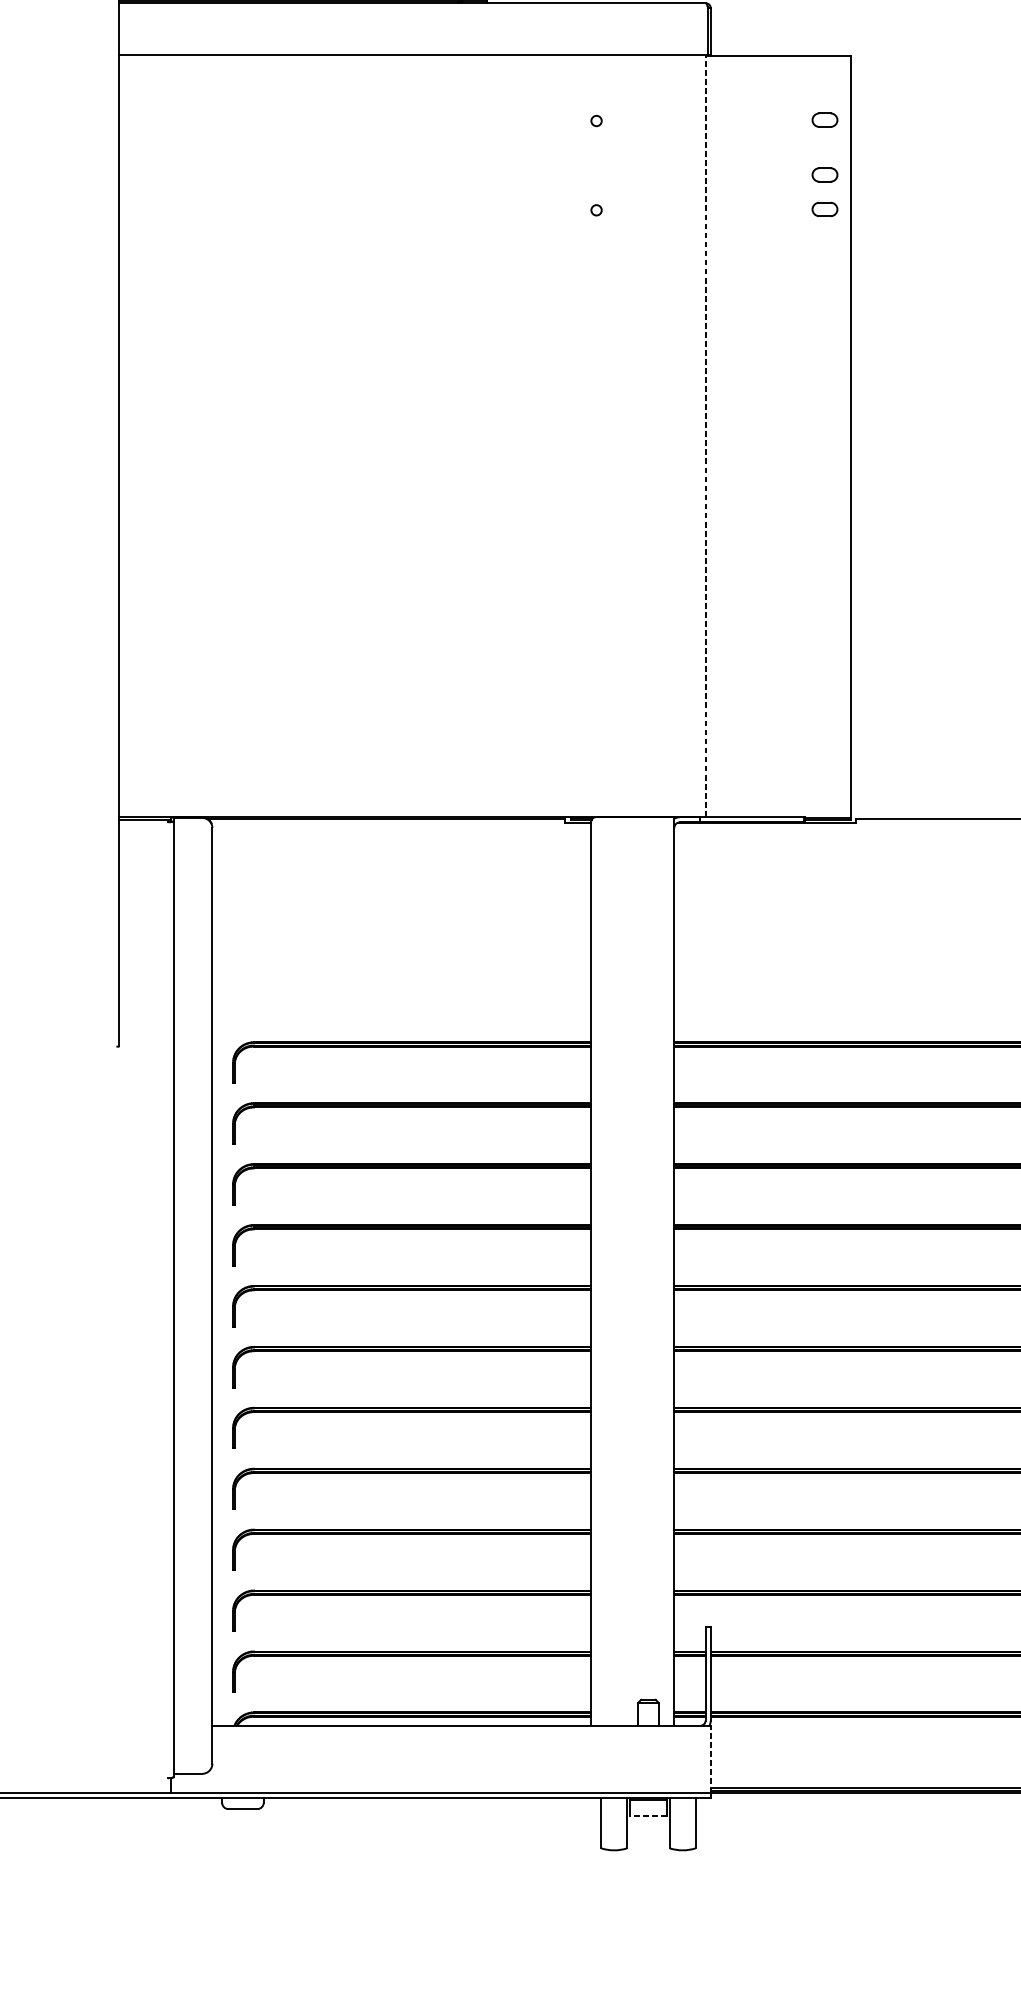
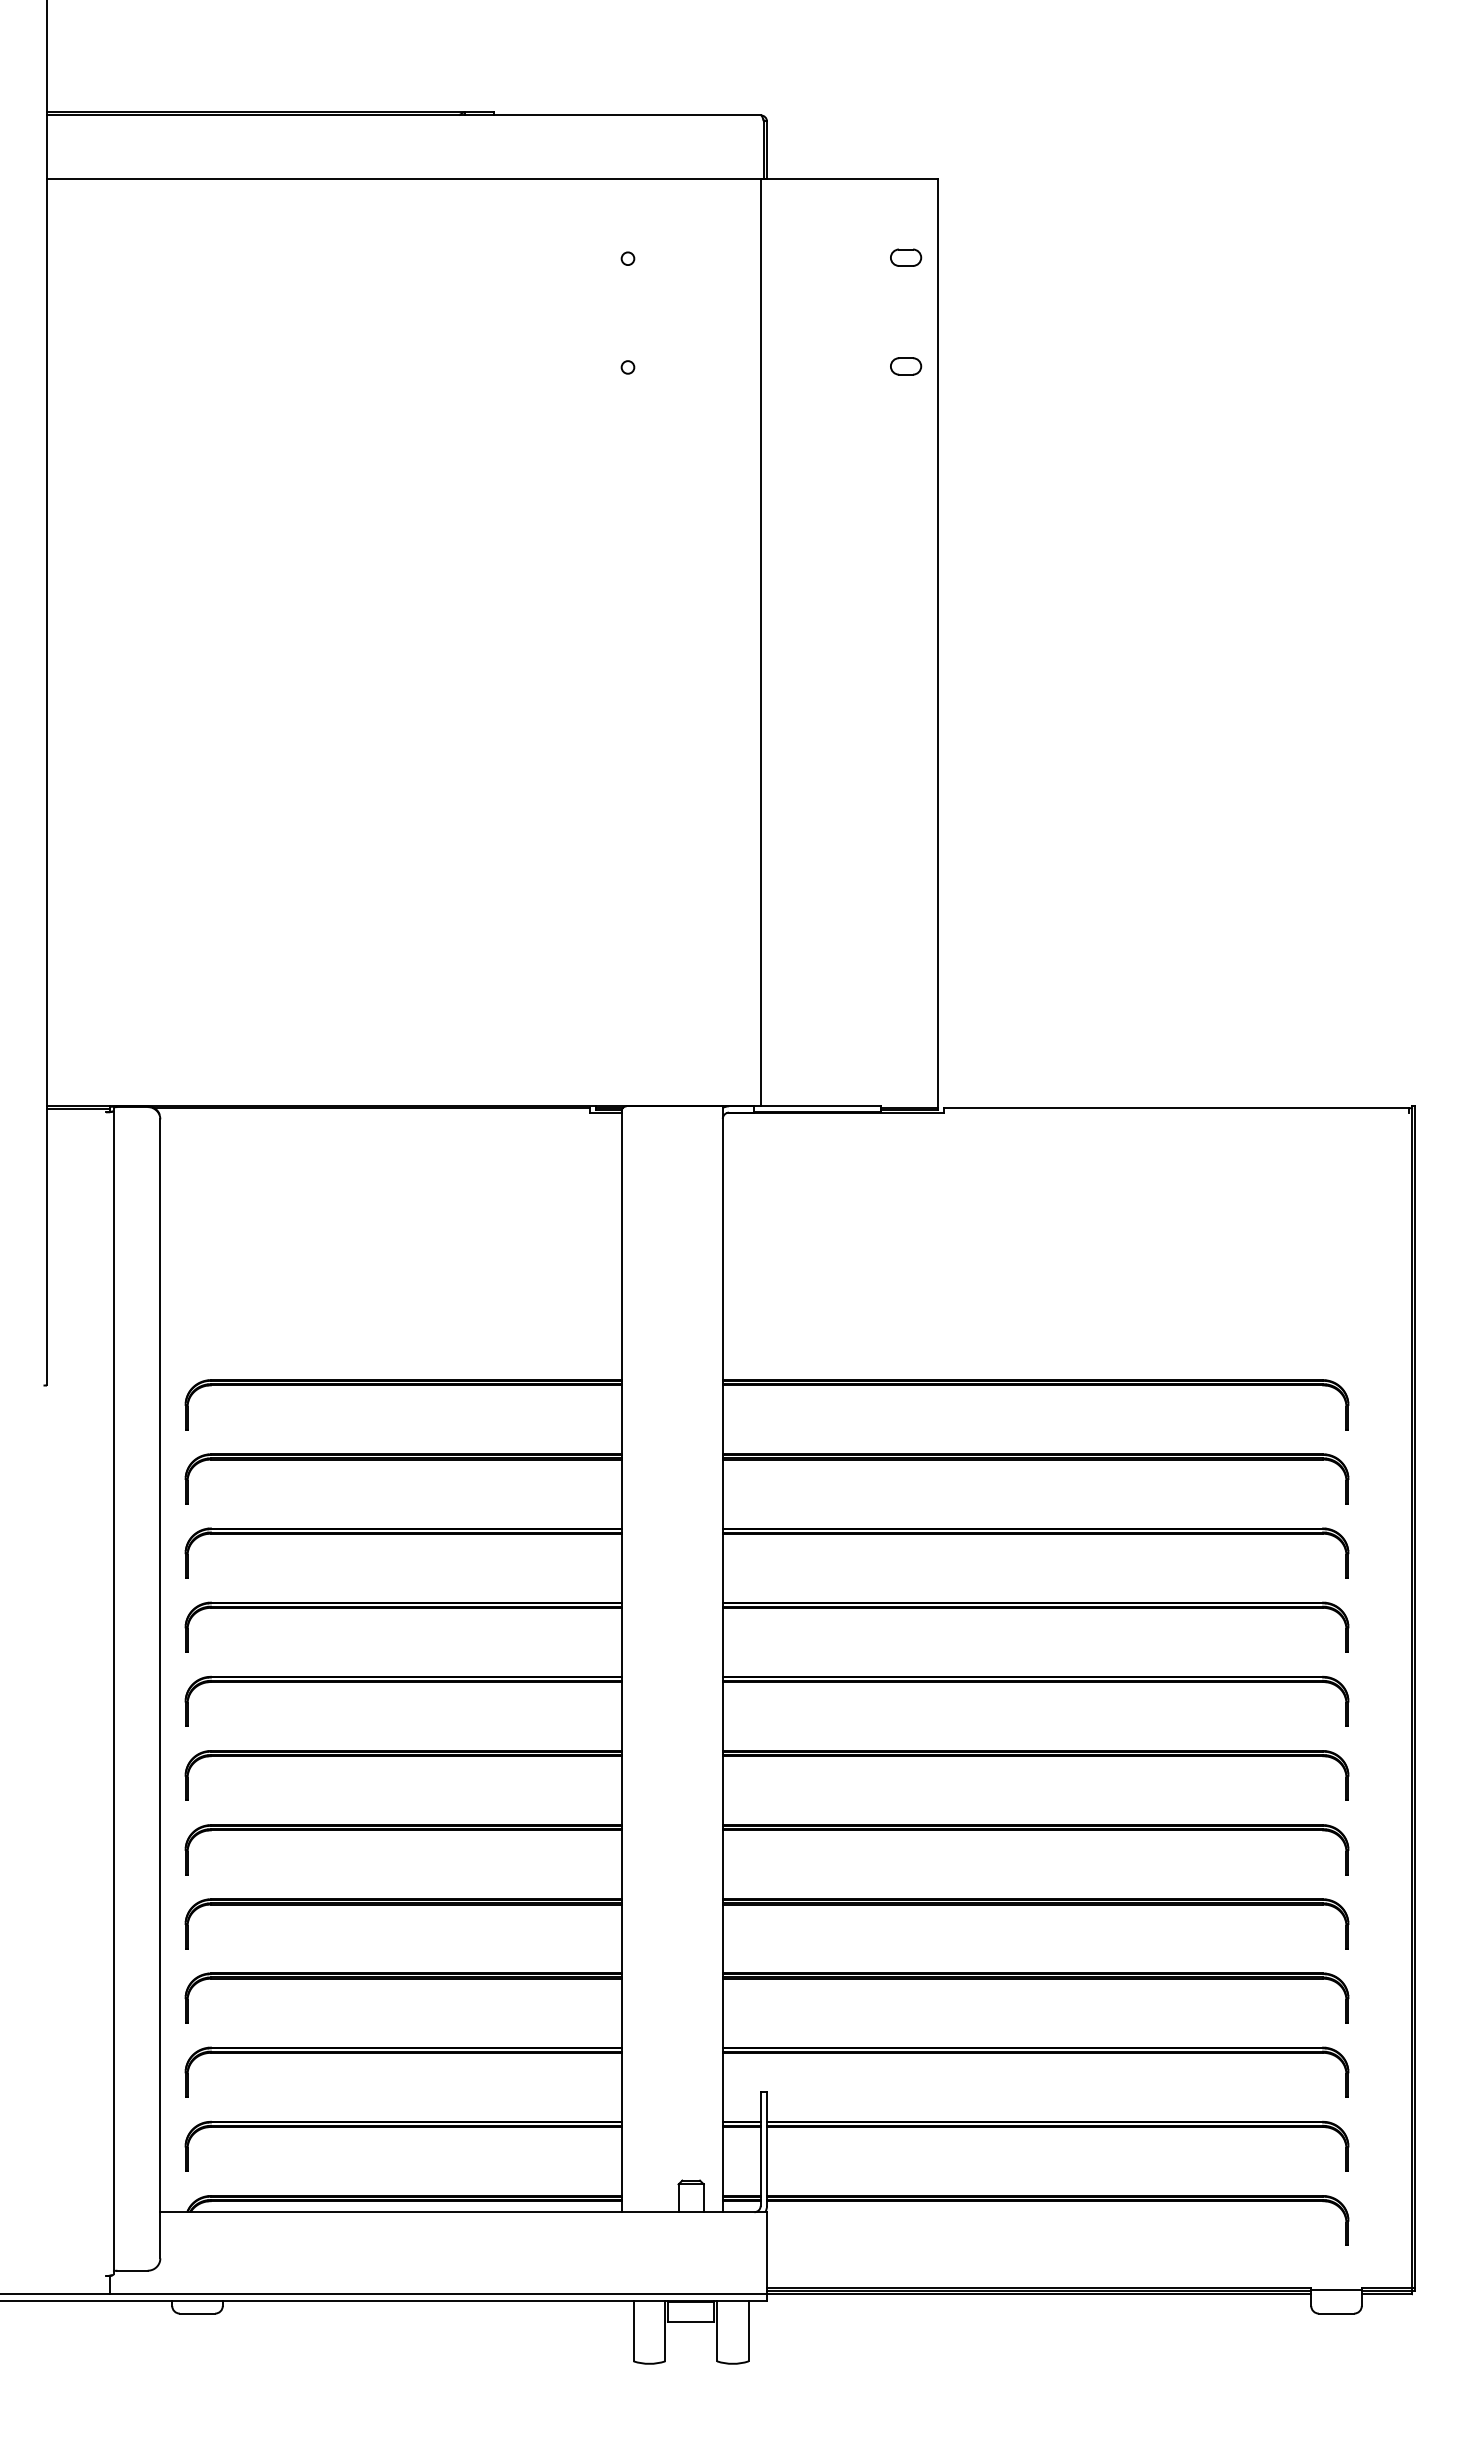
part: (825, 175) -> (906, 324), removed
line: (705, 435) -> (760, 641), dashed -> solid
line: (711, 1758) -> (767, 2252), dashed -> solid
line: (648, 1816) -> (691, 2322), dashed -> solid

